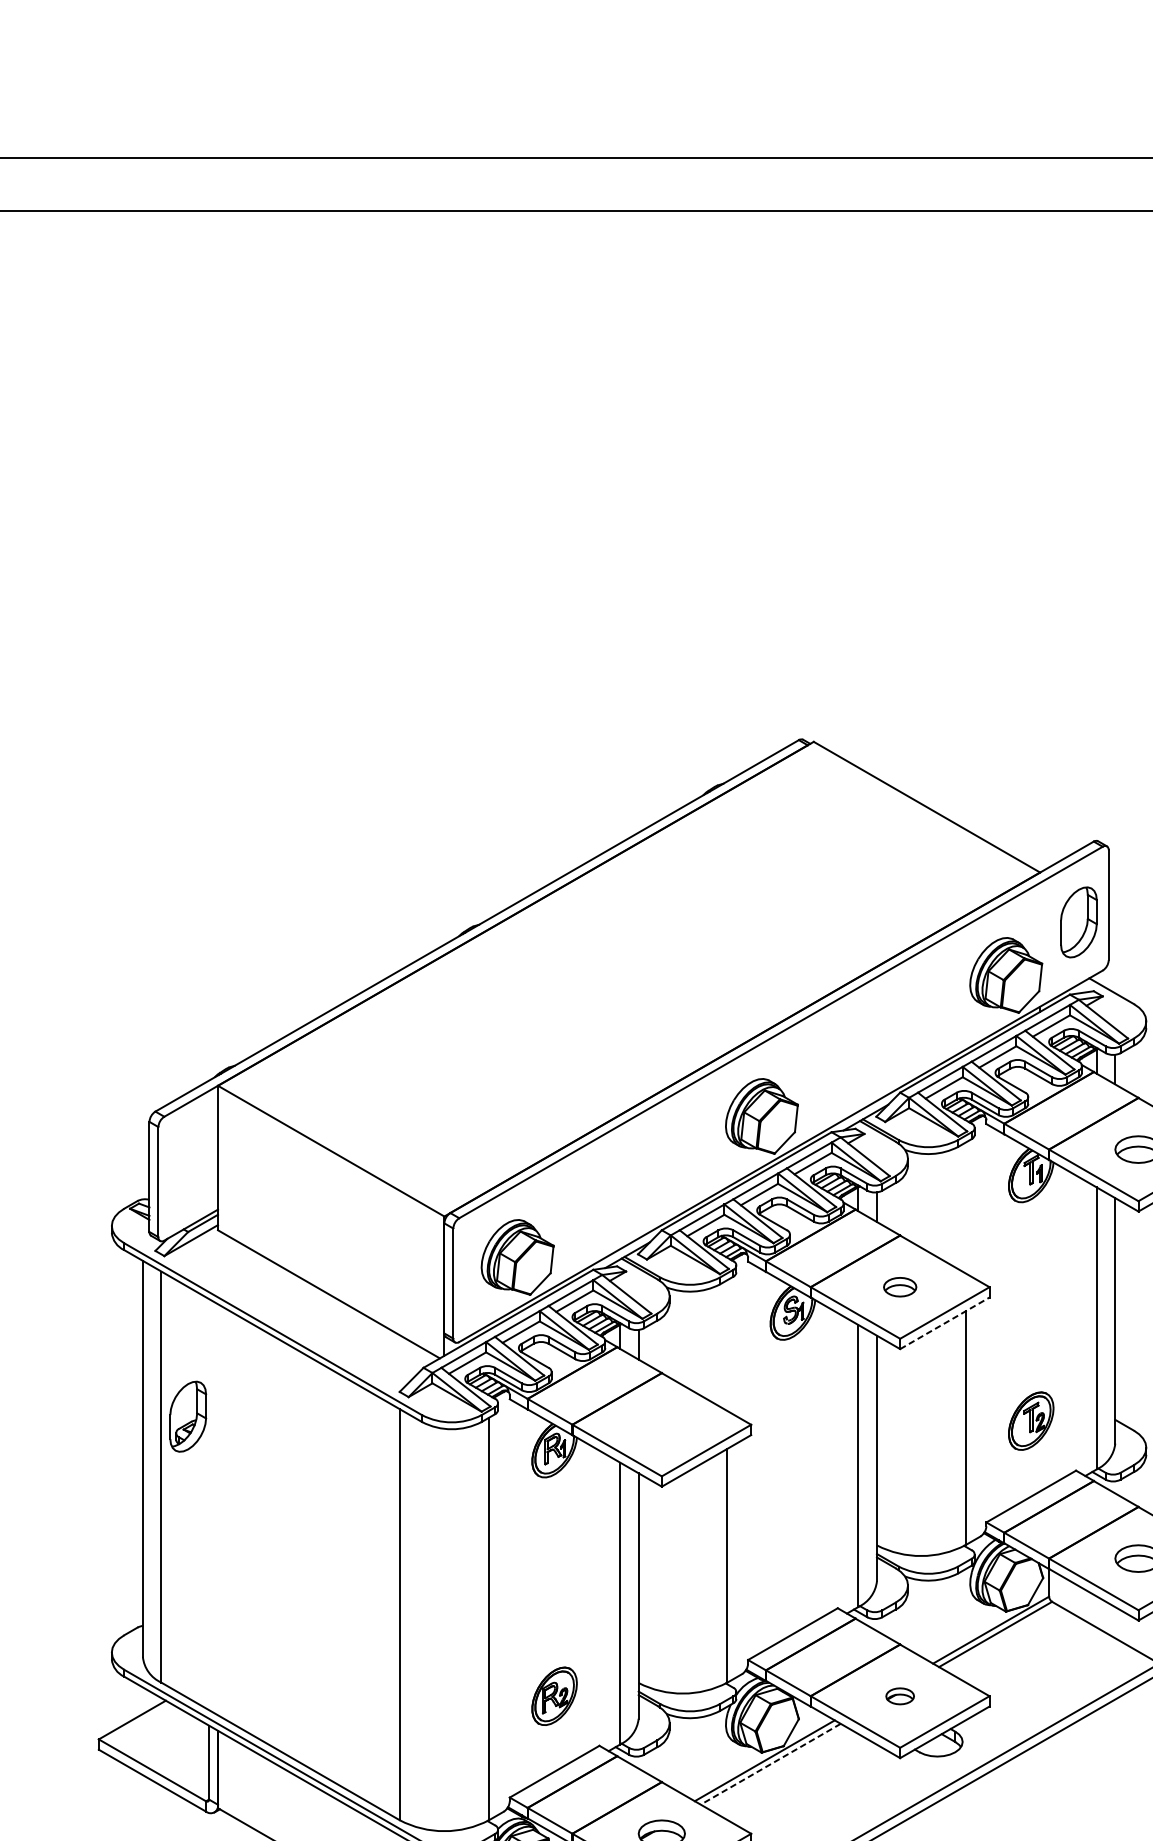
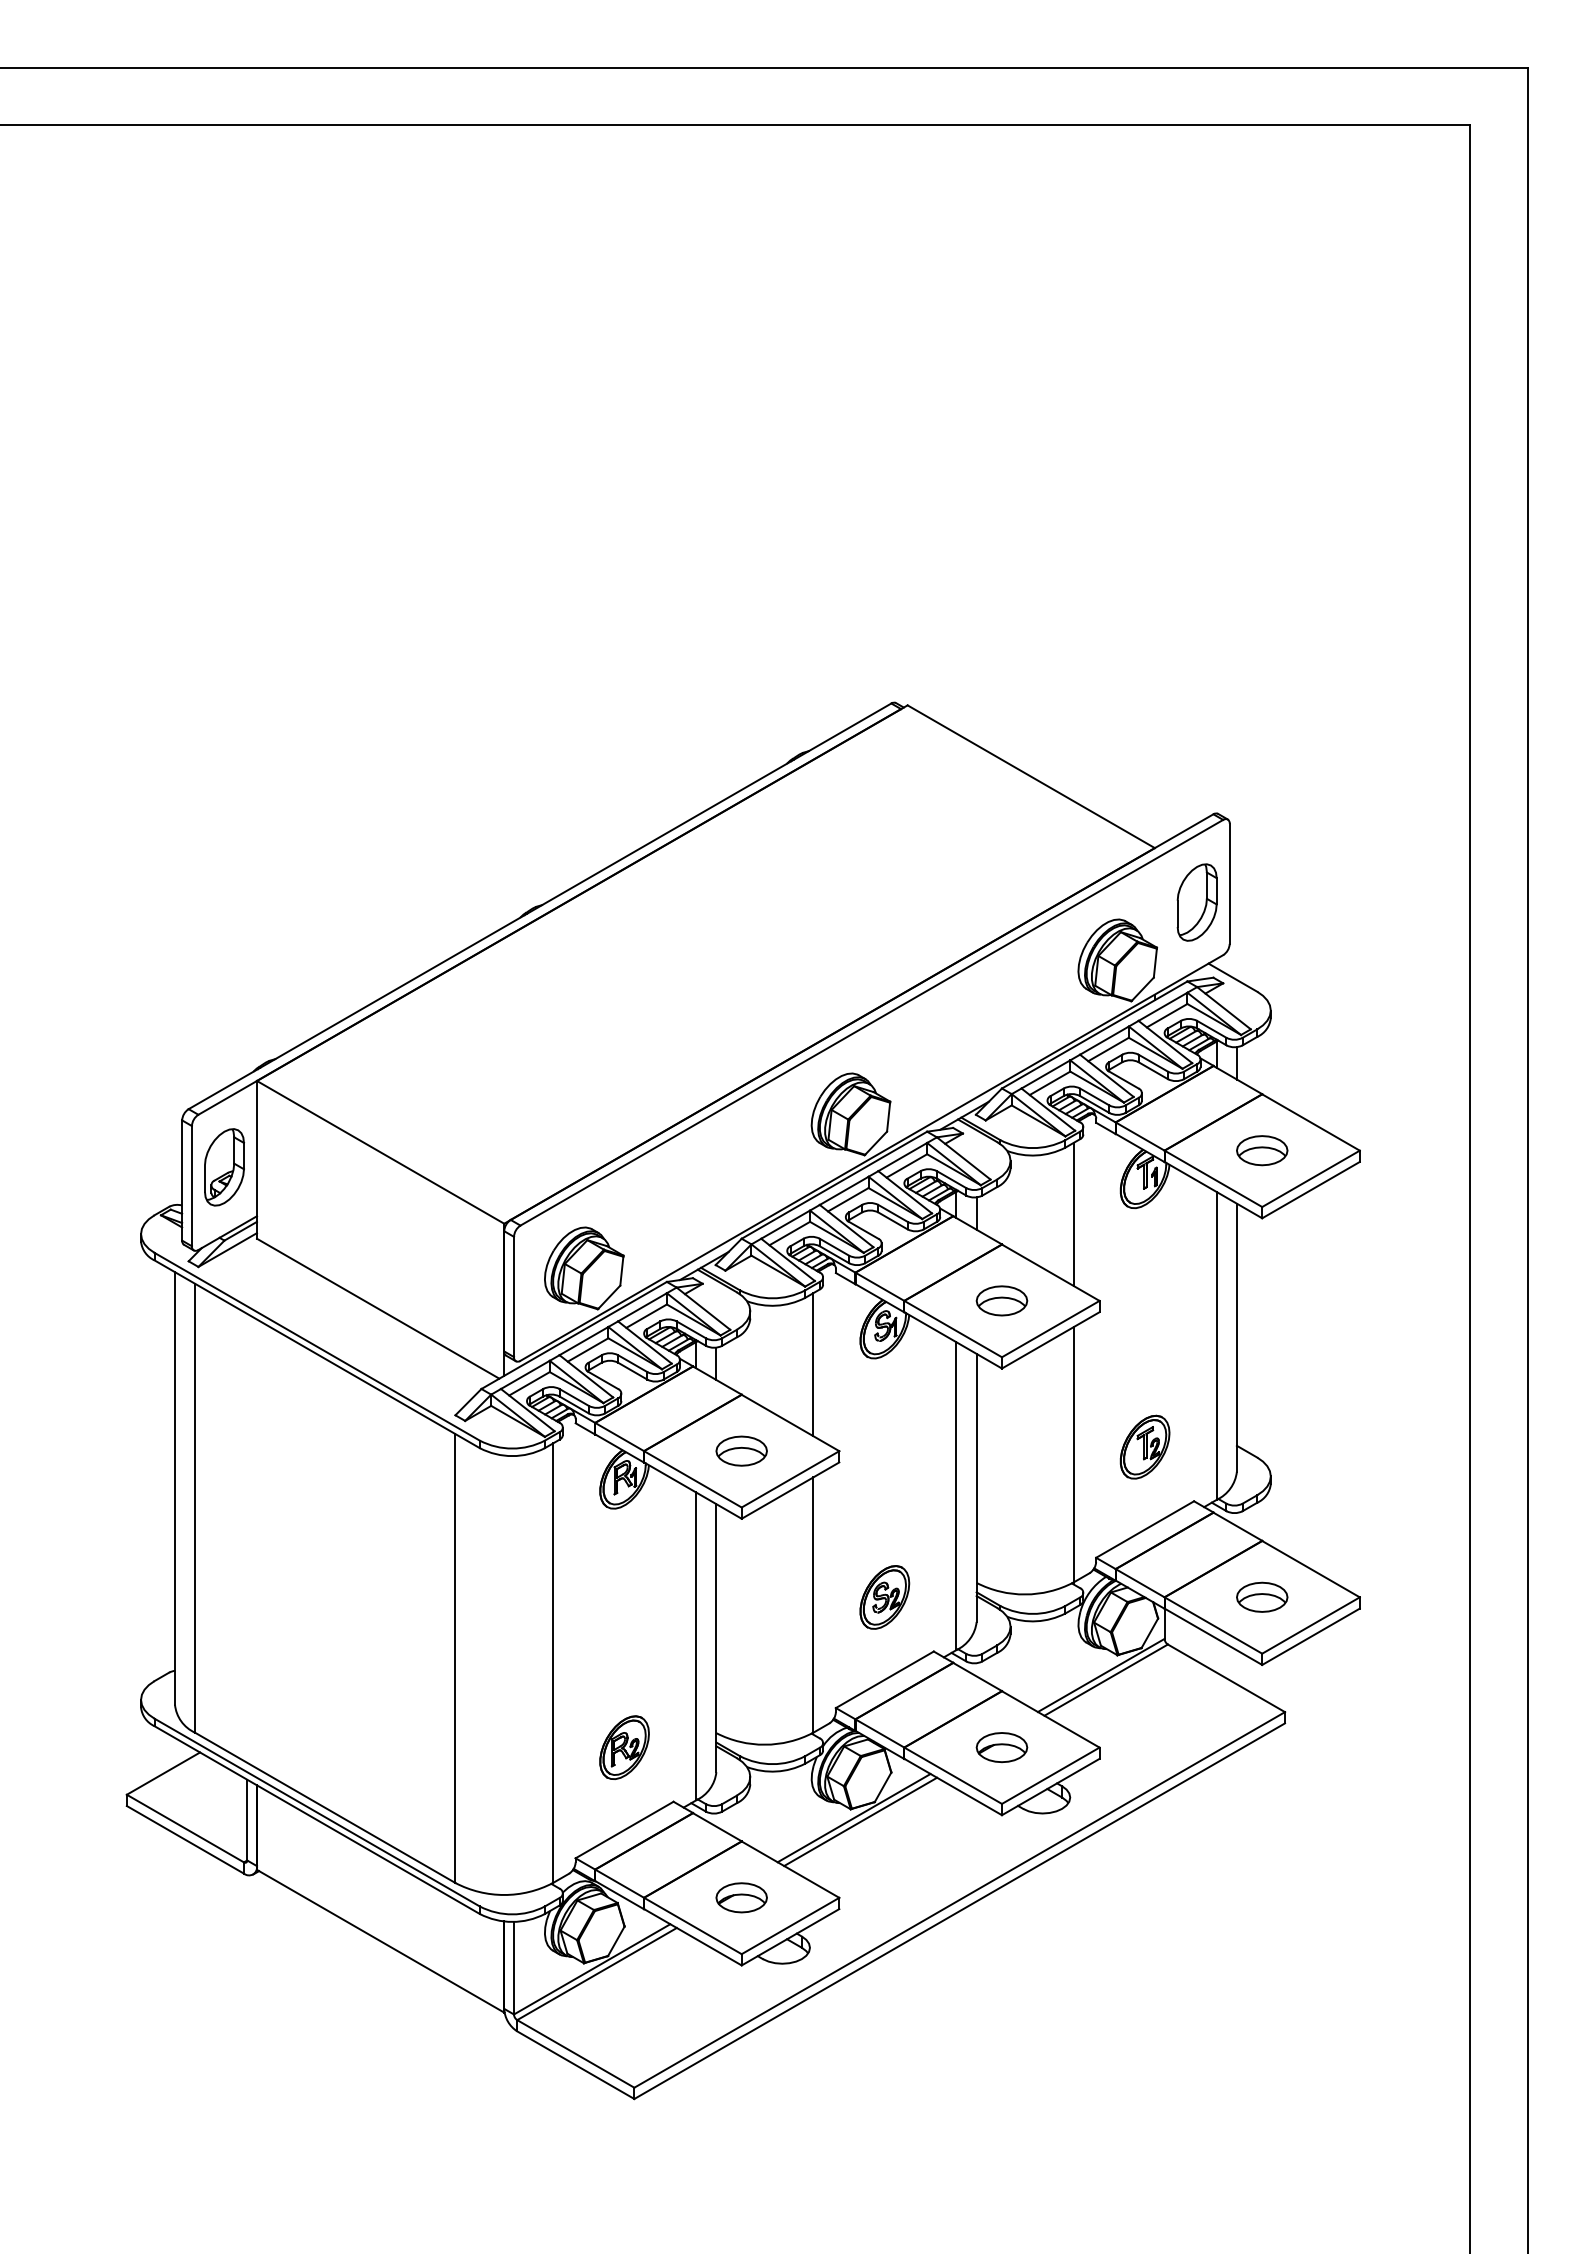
line: (965, 1207) -> (1073, 1213), added
part: (899, 1286) -> (1001, 1300), size x1.43
line: (945, 1323) -> (1051, 1340), dashed -> solid
line: (727, 1345) -> (813, 1364), added
part: (188, 1416) -> (224, 1167), moved
part: (661, 1424) -> (741, 1450), added
part: (792, 1558) -> (884, 1597), added
part: (899, 1696) -> (1001, 1747), size x1.67
line: (770, 1764) -> (860, 1822), dashed -> solid

